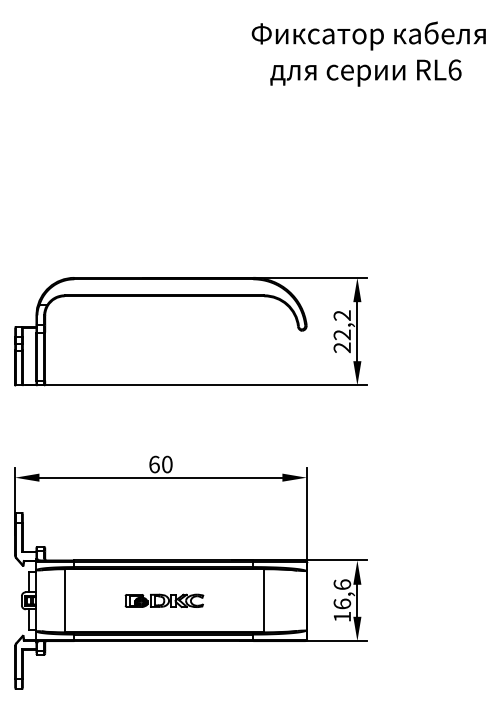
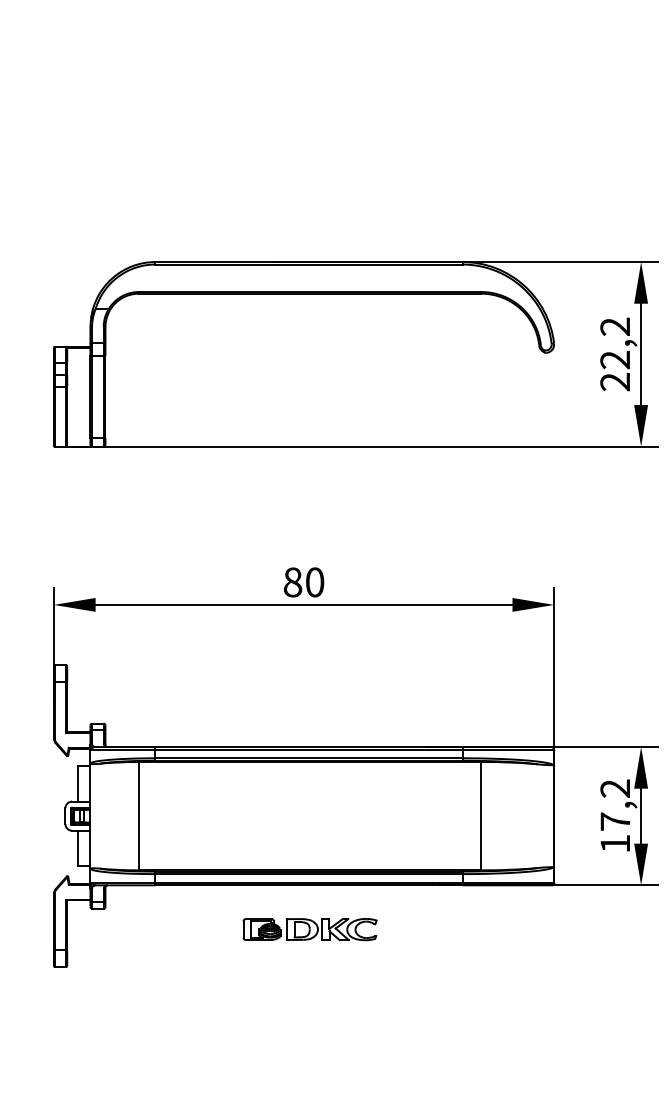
text: (154, 464) -> (293, 582), 60 -> 80
text: (342, 594) -> (615, 805), 16,6 -> 17,2
part: (164, 600) -> (310, 928), moved

